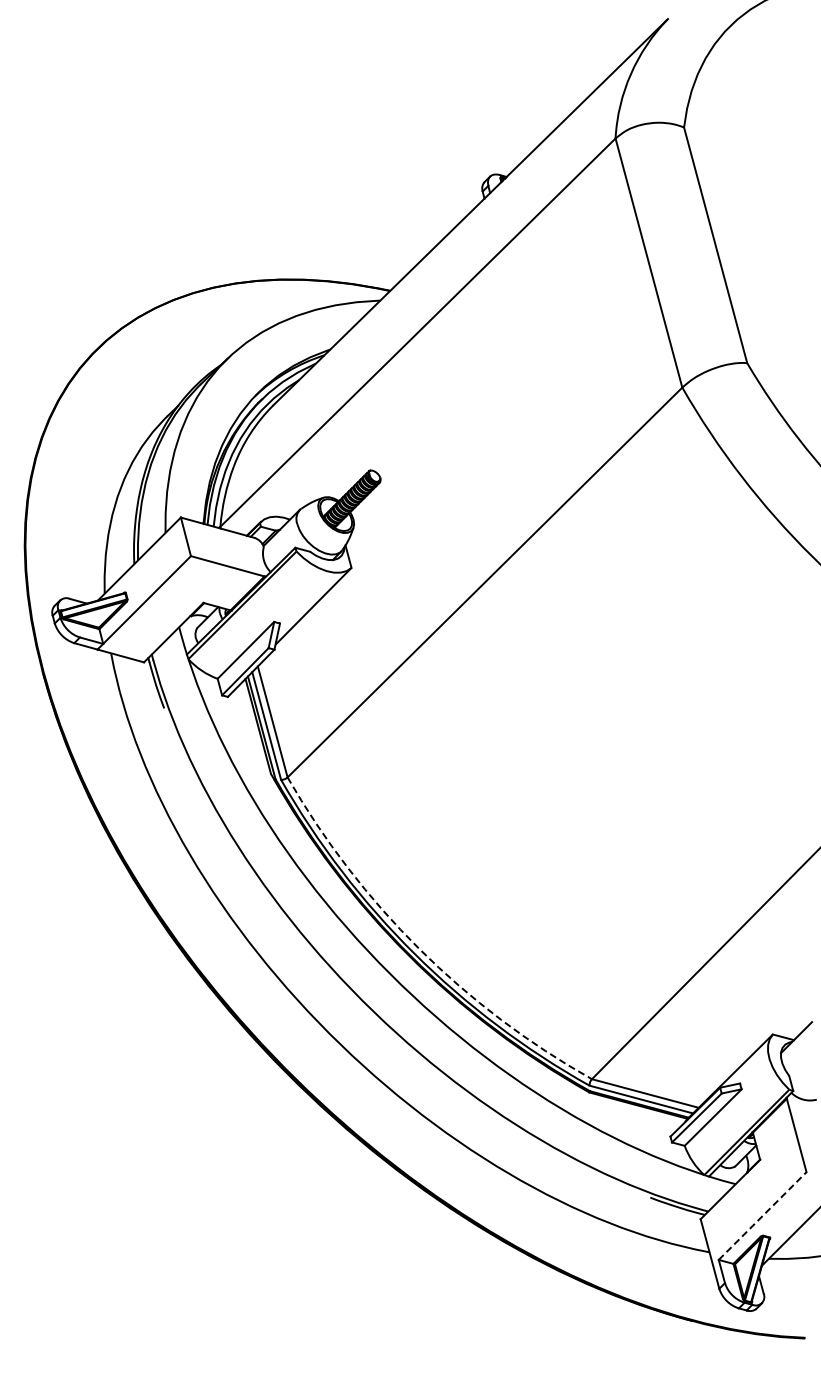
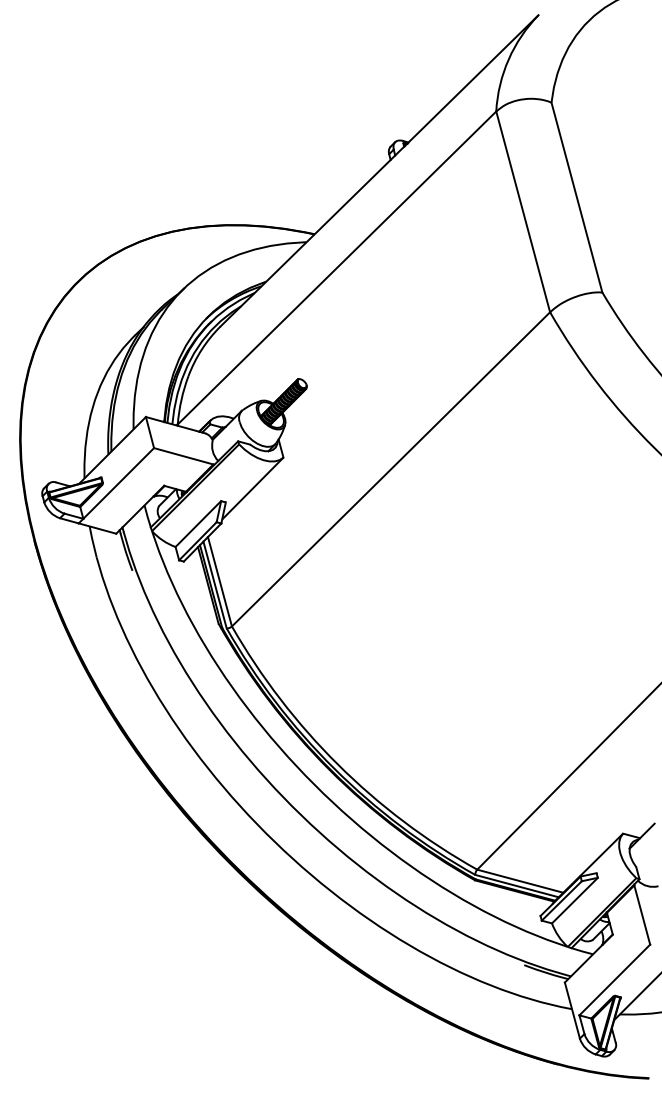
arc: (419, 948) -> (338, 764), dashed -> solid
line: (762, 1215) -> (614, 979), dashed -> solid

